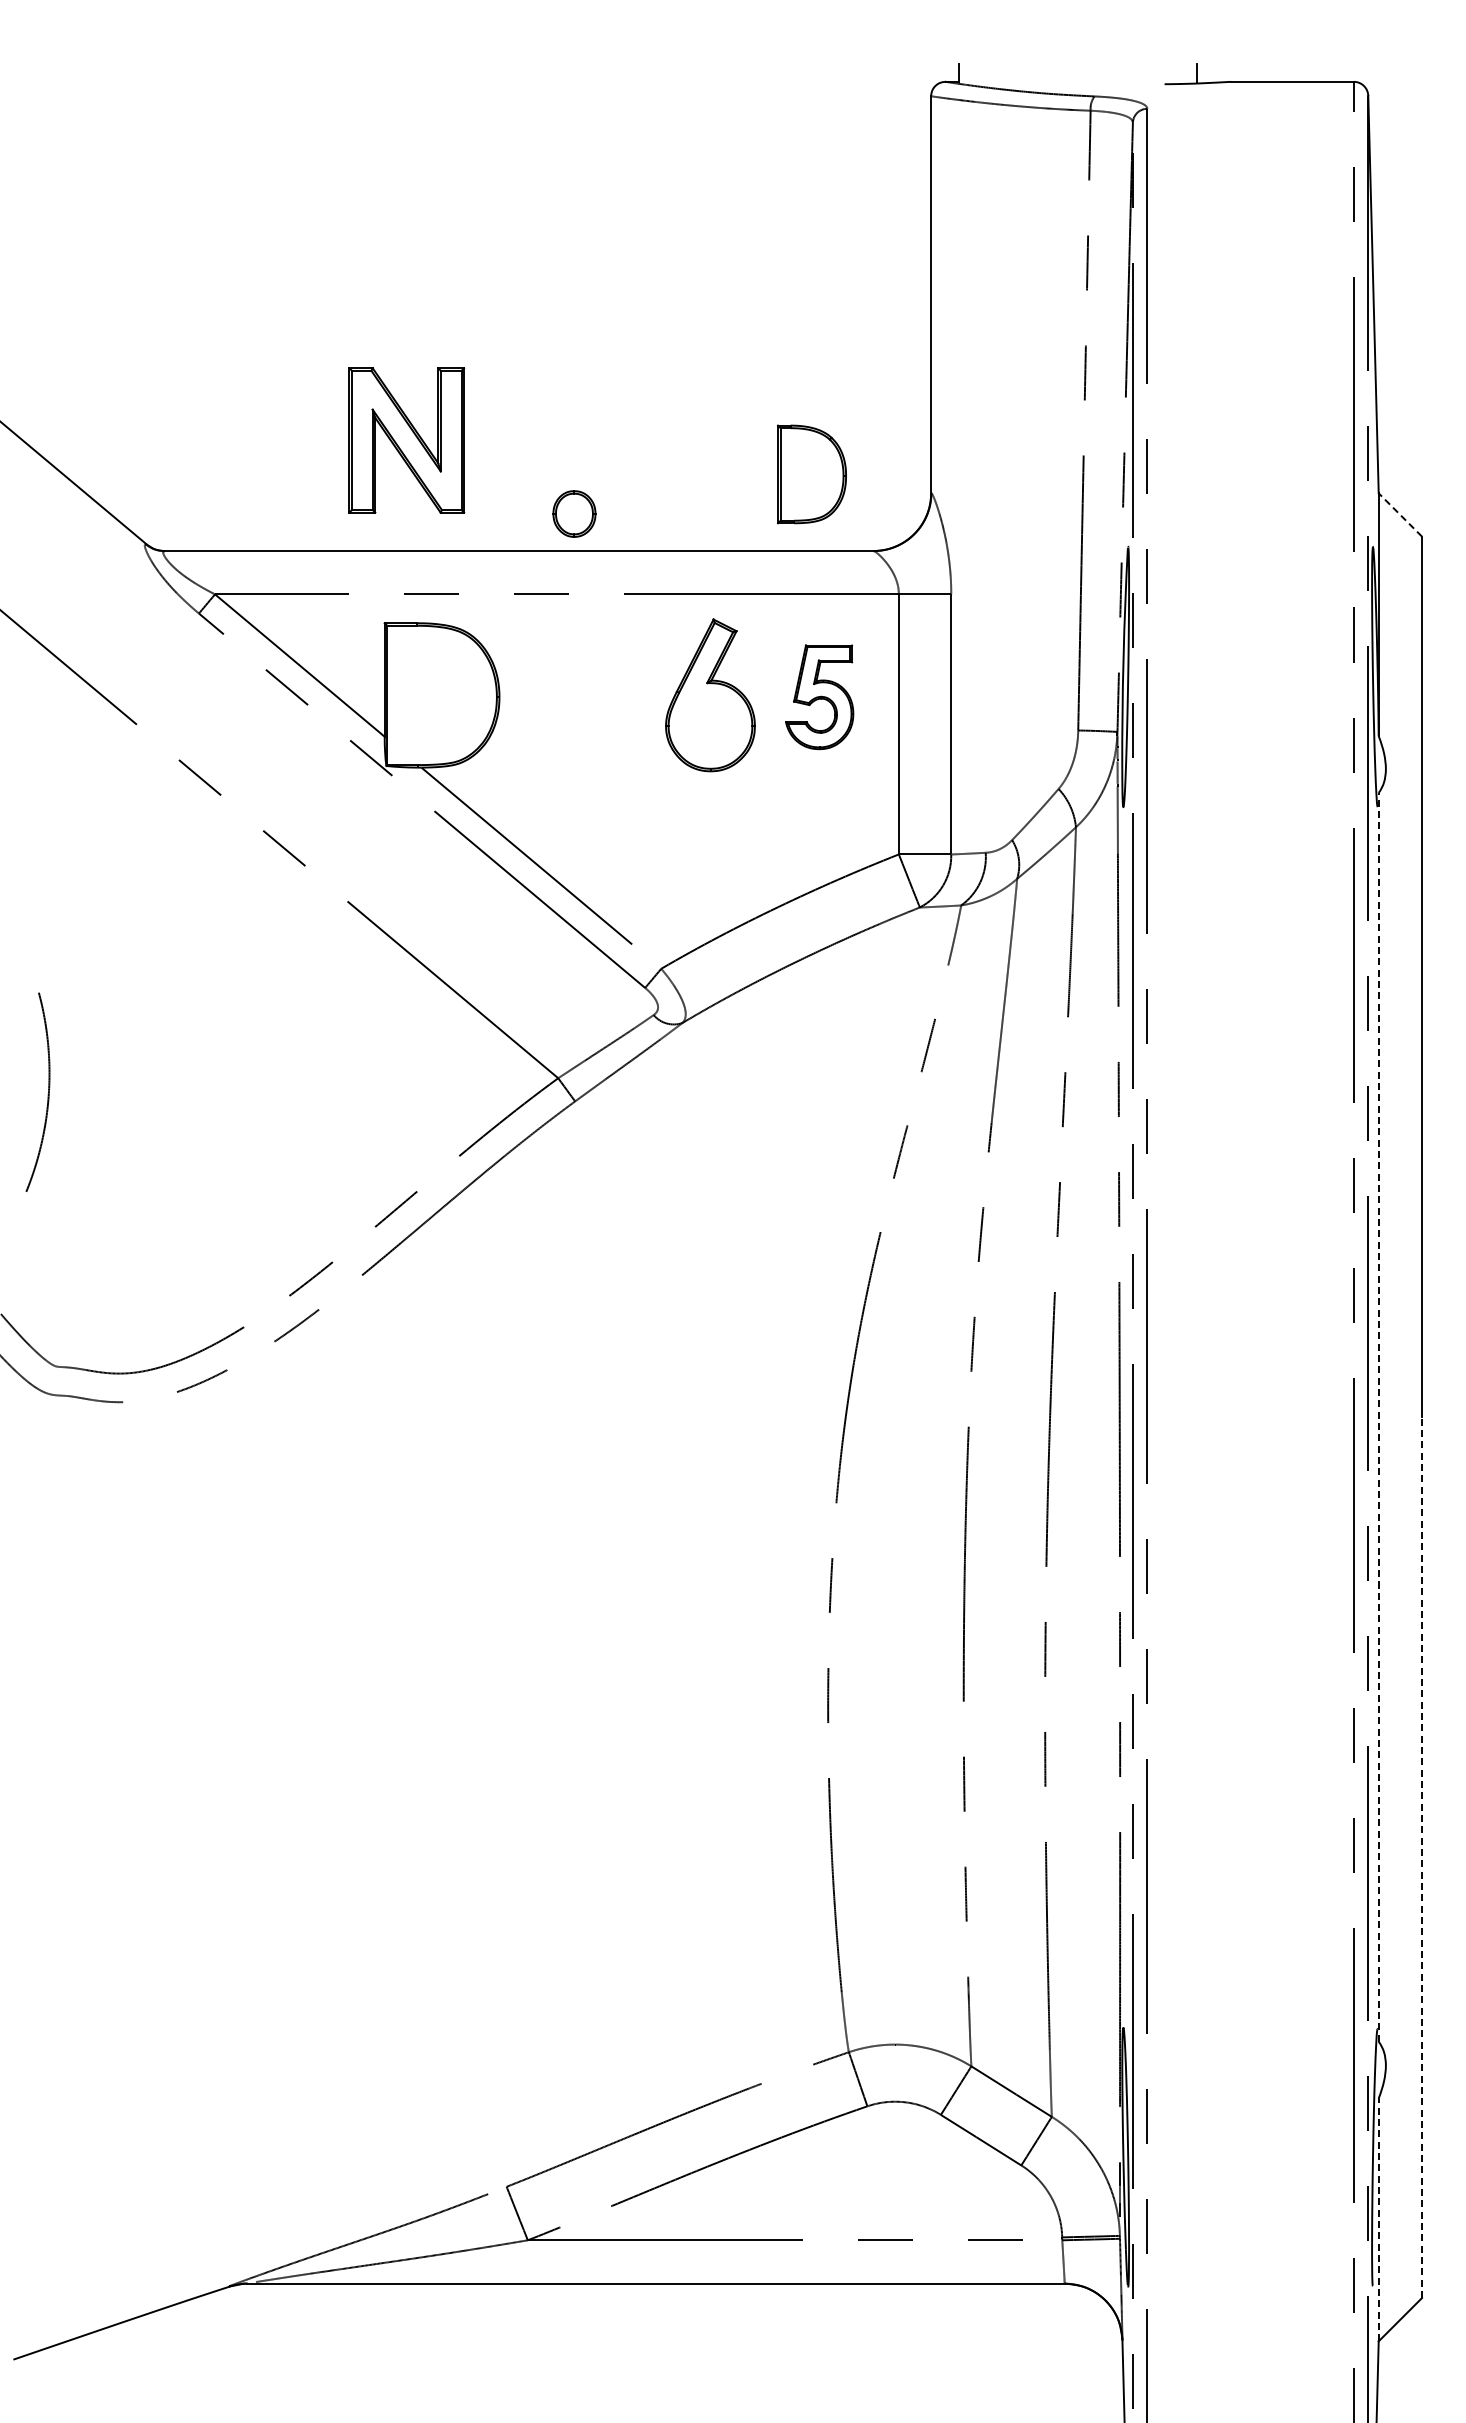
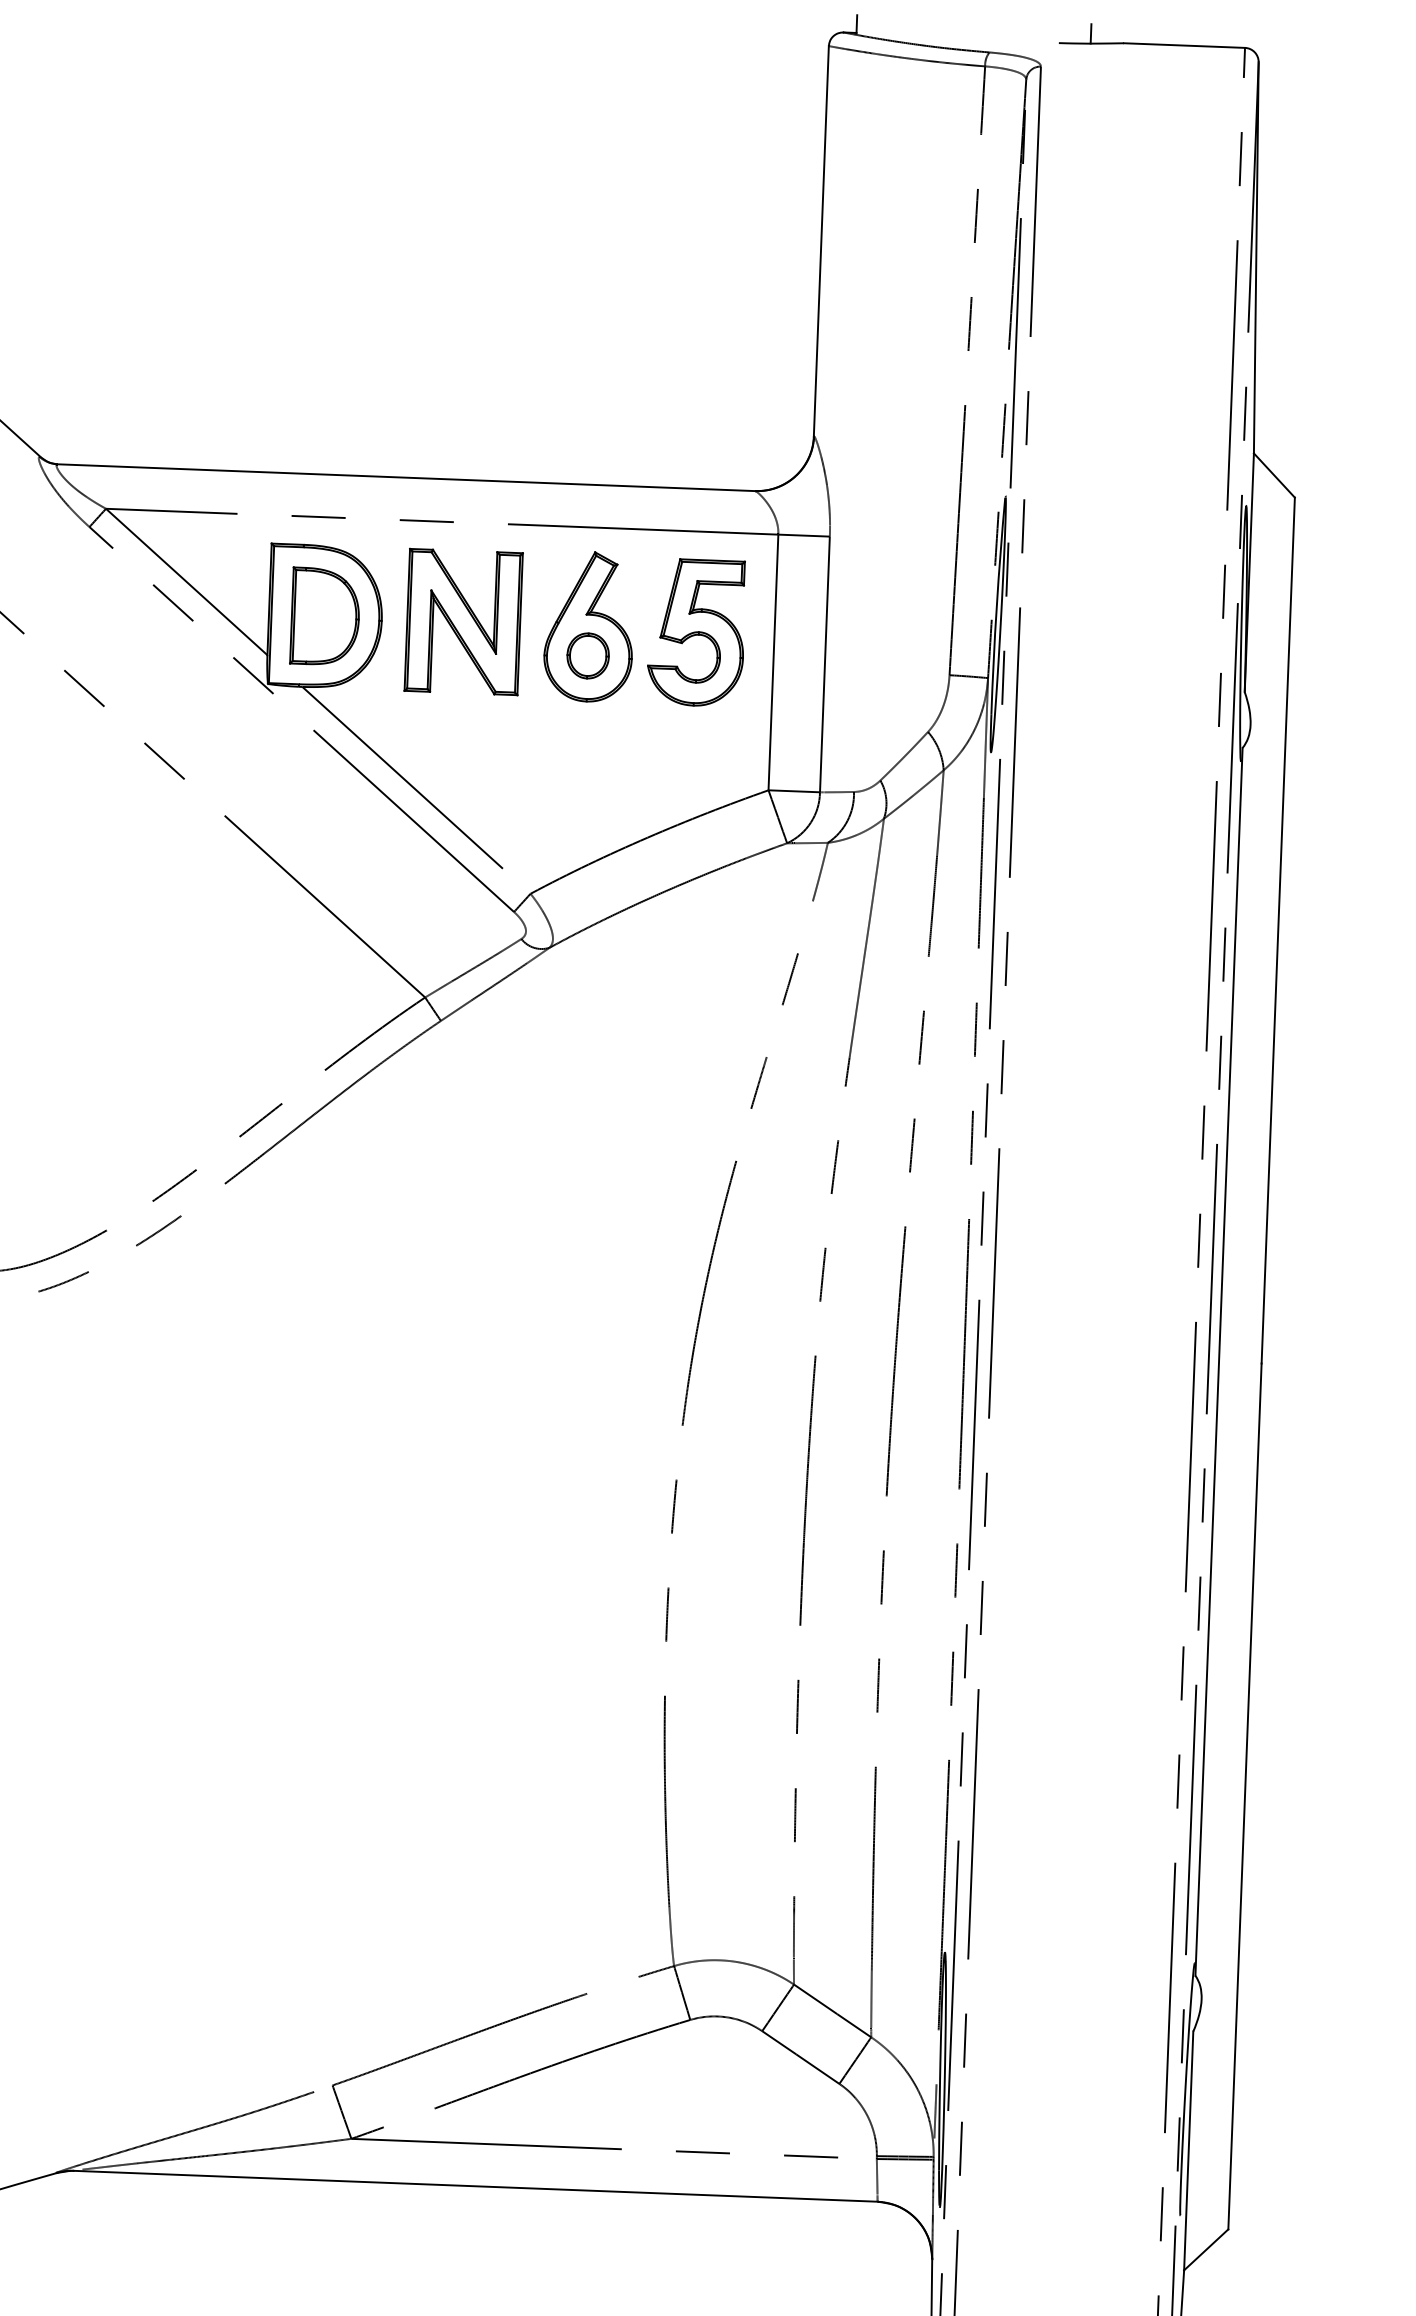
part: (406, 440) -> (463, 622), moved
part: (811, 474) -> (324, 616), moved
part: (574, 513) -> (588, 655), moved
line: (1400, 514) -> (1274, 475), dashed -> solid
part: (819, 697) -> (696, 633), size x1.43
line: (1378, 1416) -> (1218, 1361), dashed -> solid
line: (1422, 1857) -> (1245, 1796), dashed -> solid
line: (1378, 2219) -> (1188, 2150), dashed -> solid

